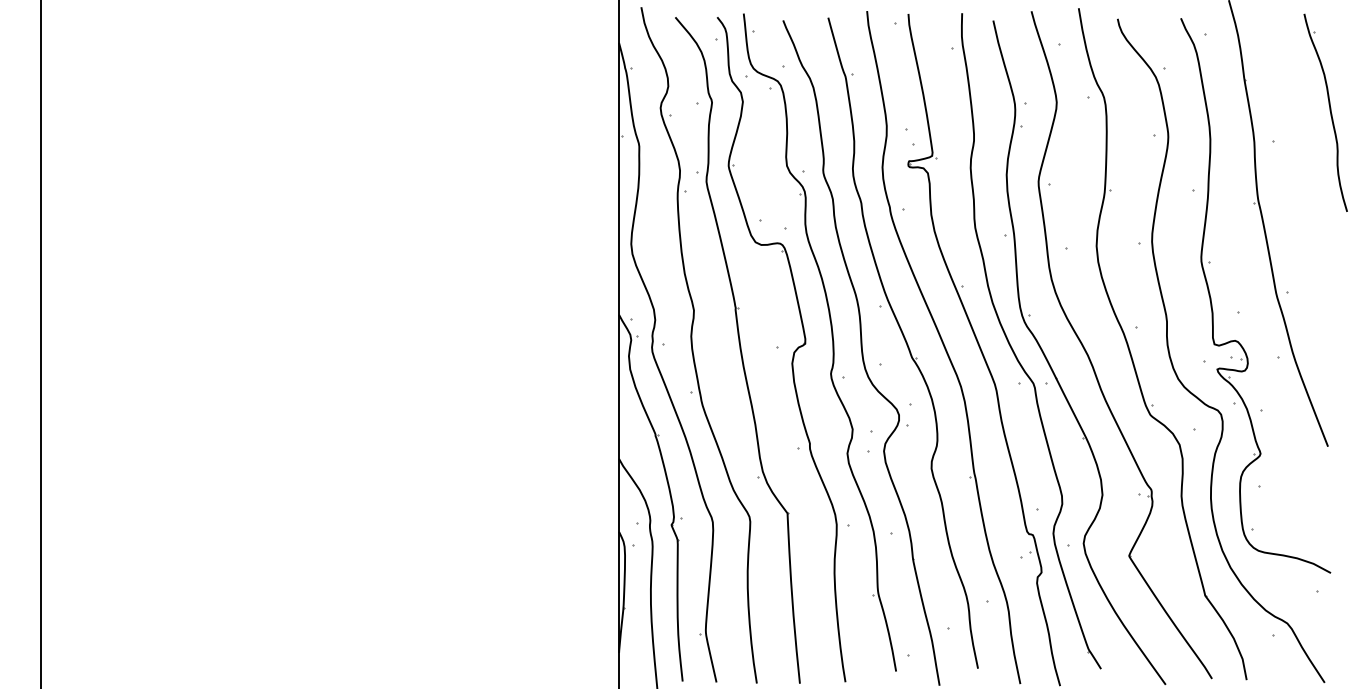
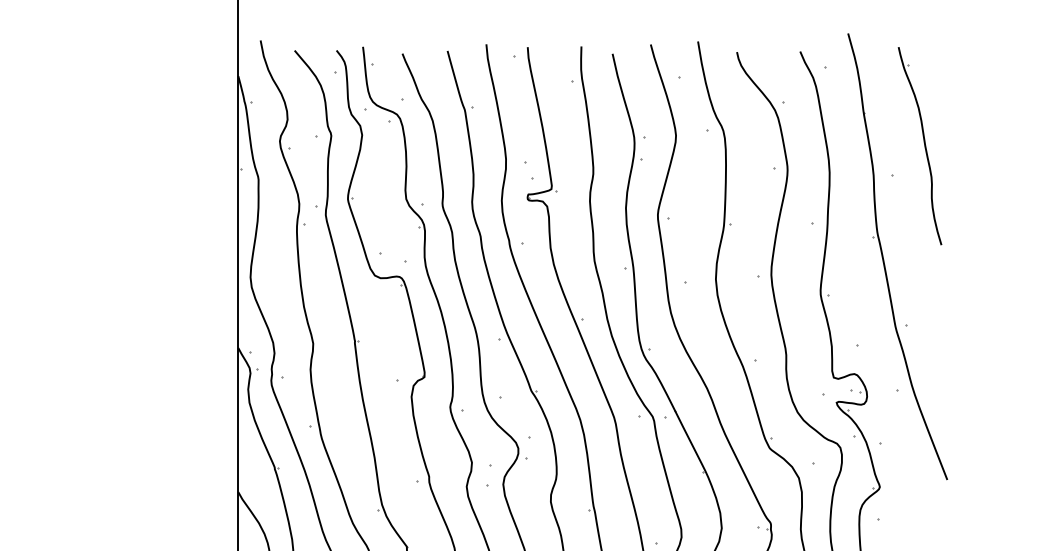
part: (1325, 112) -> (919, 145), moved

